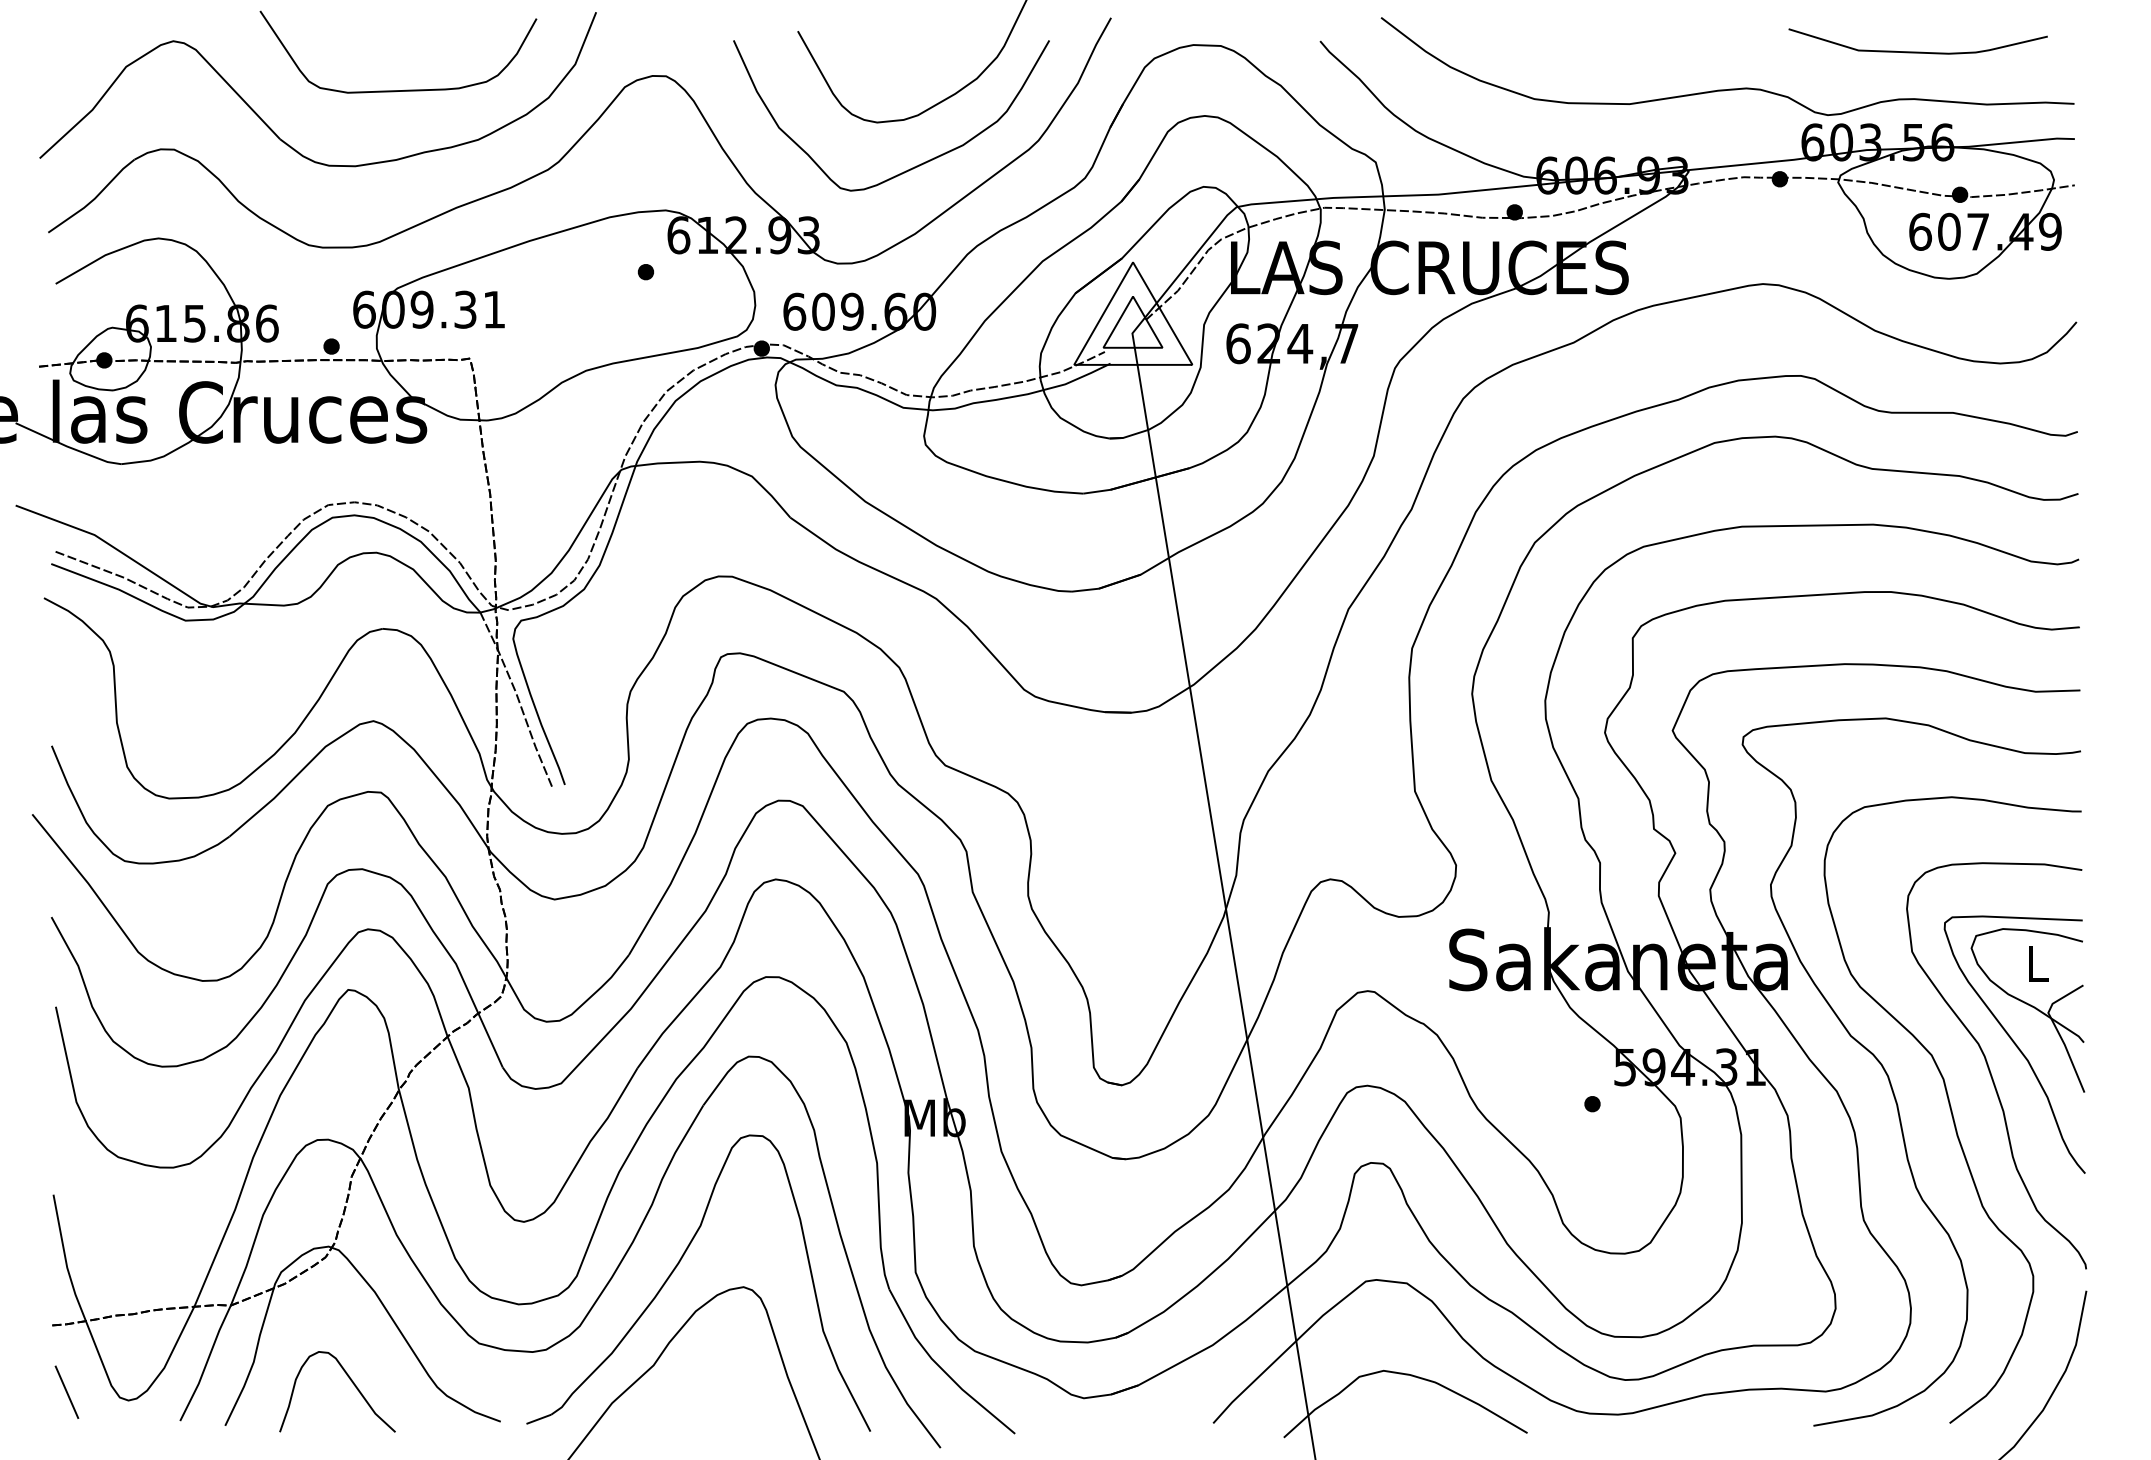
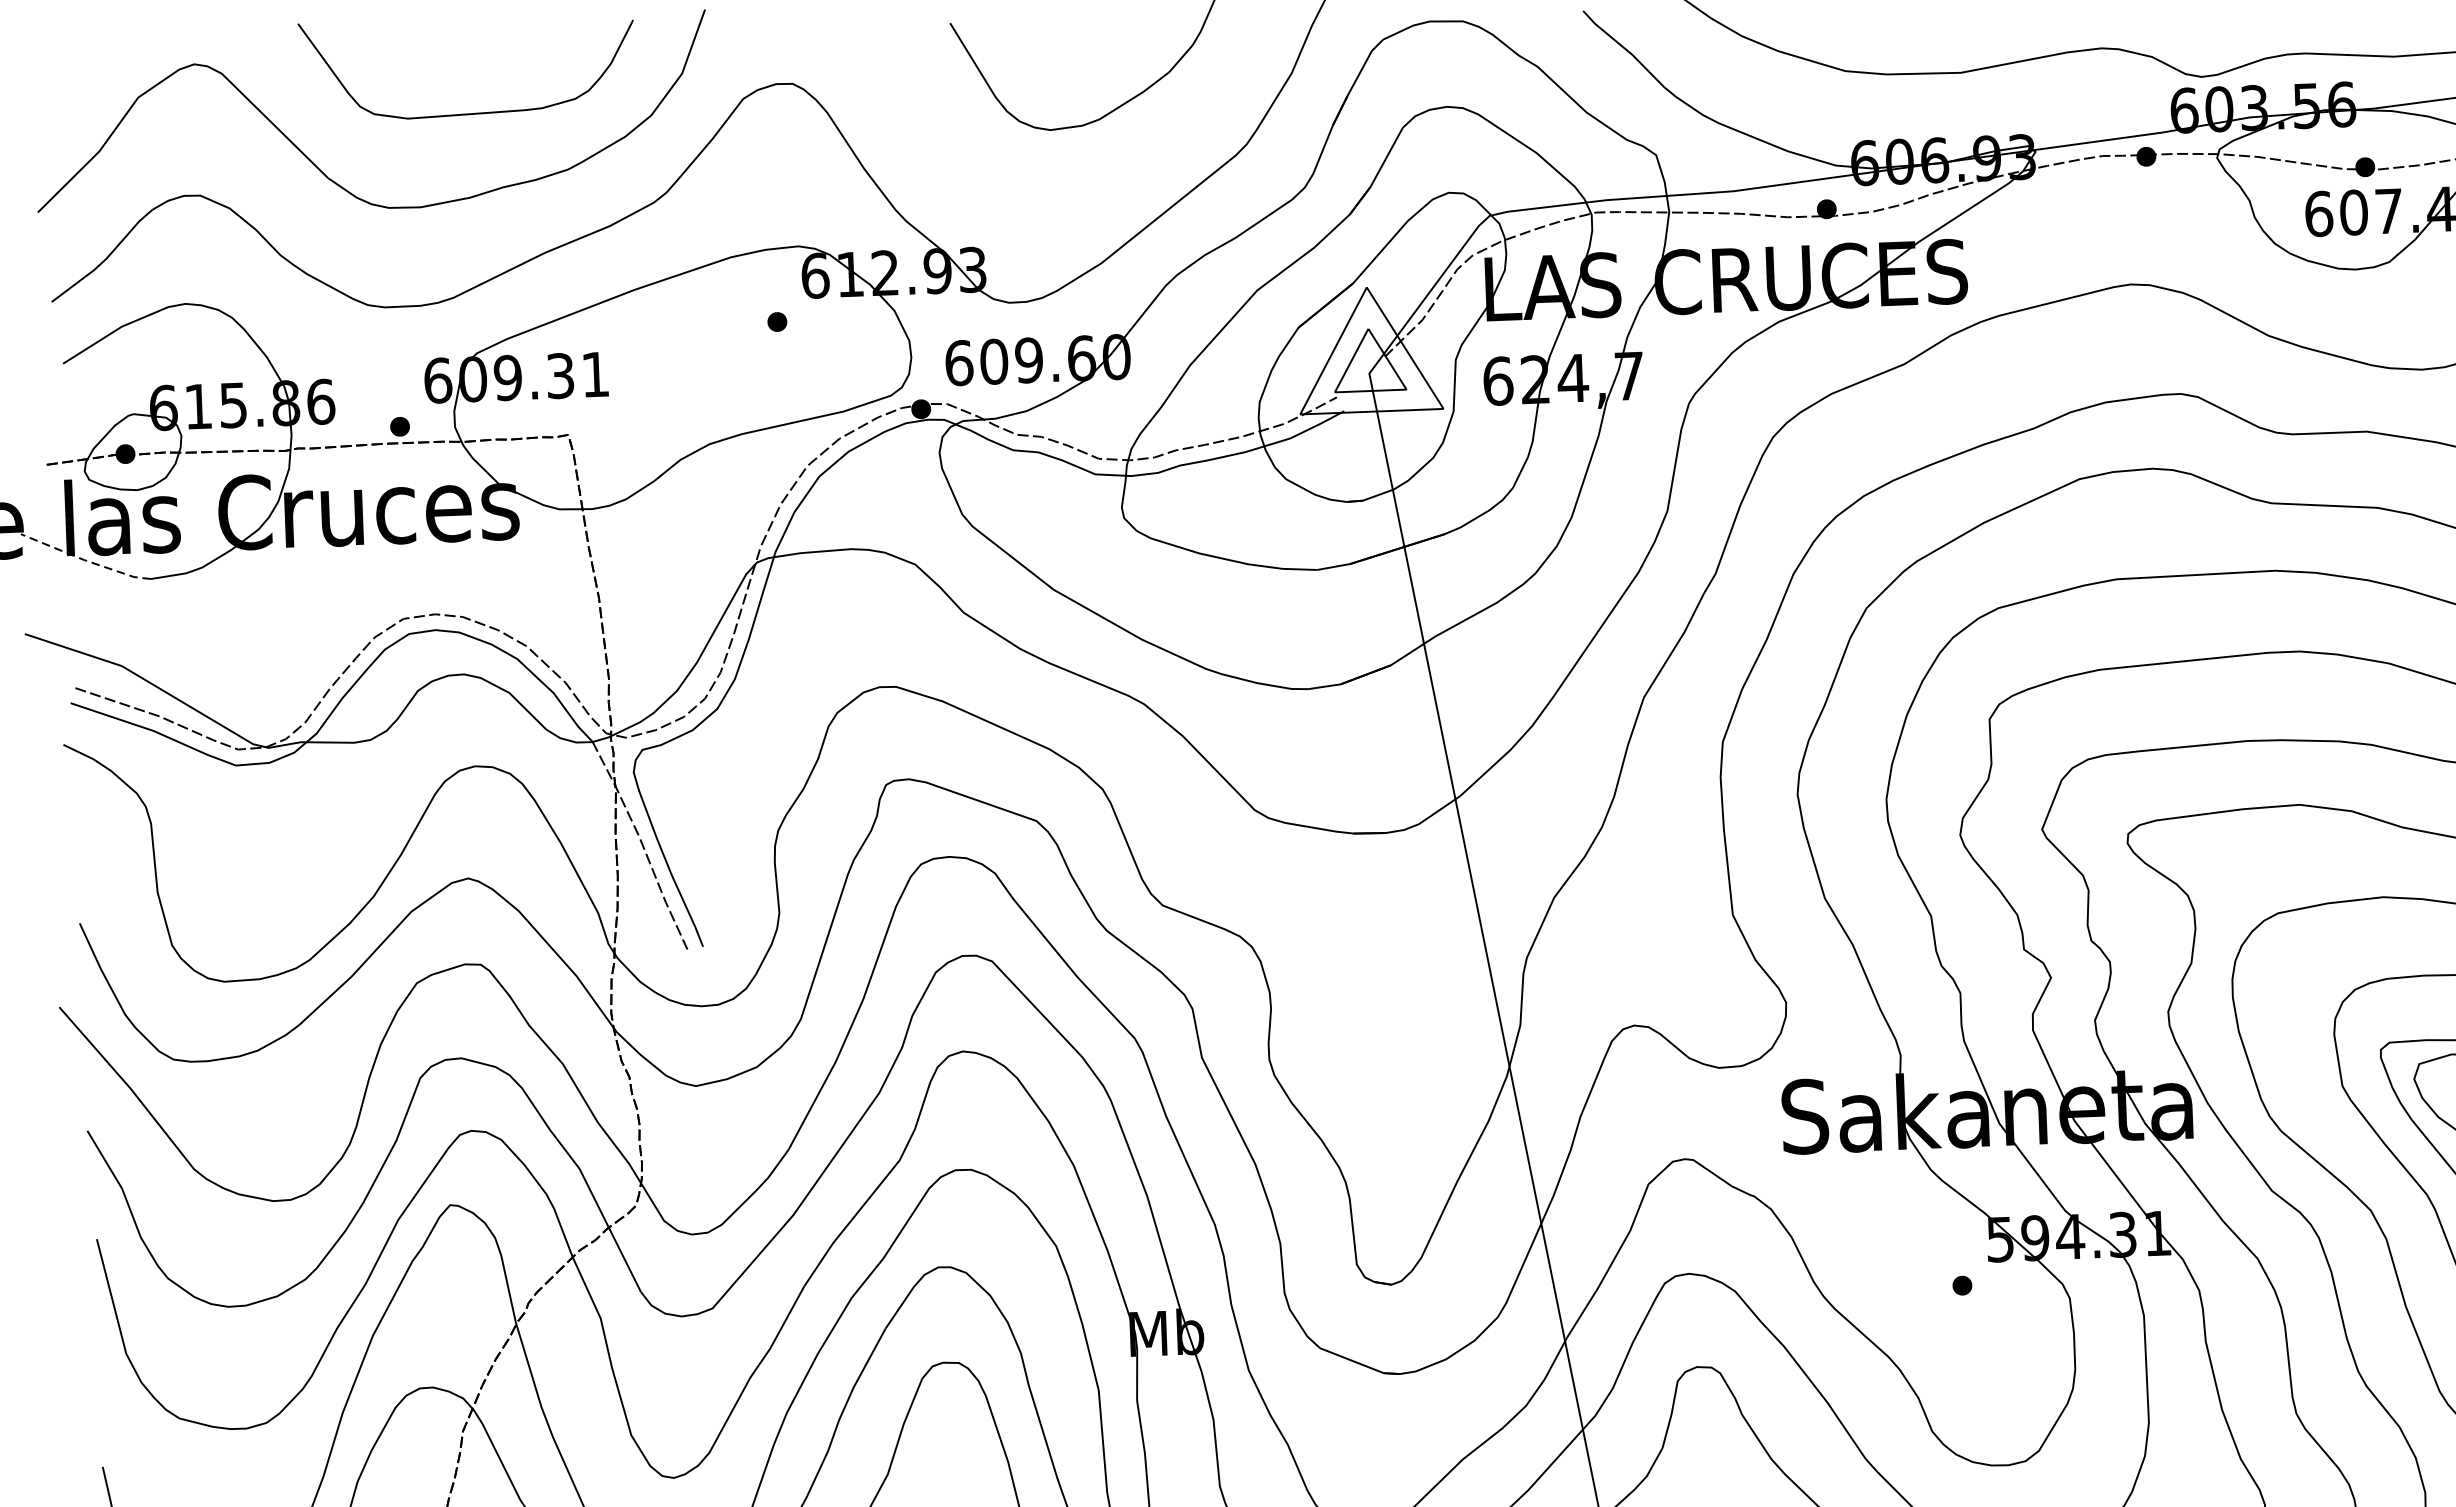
curve: (916, 165) -> (1100, 180), removed
line: (67, 446) -> (84, 560), solid -> dashed

